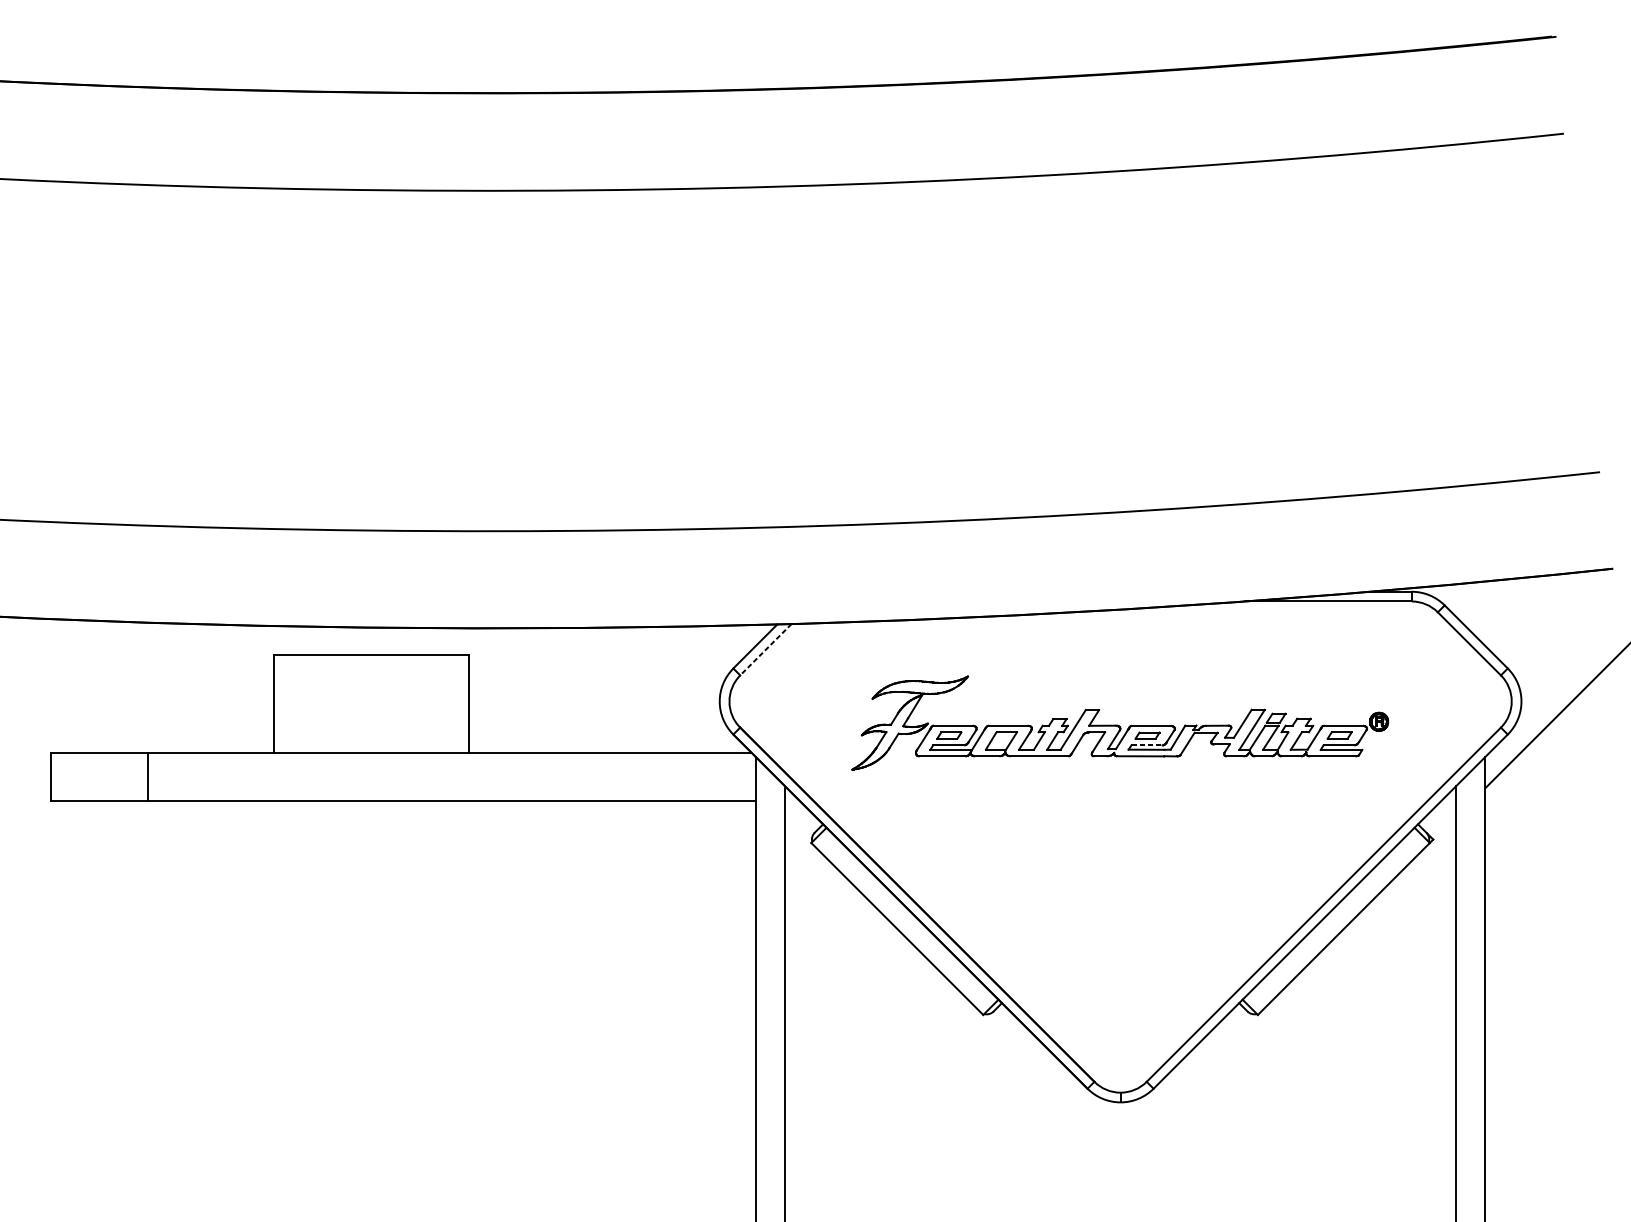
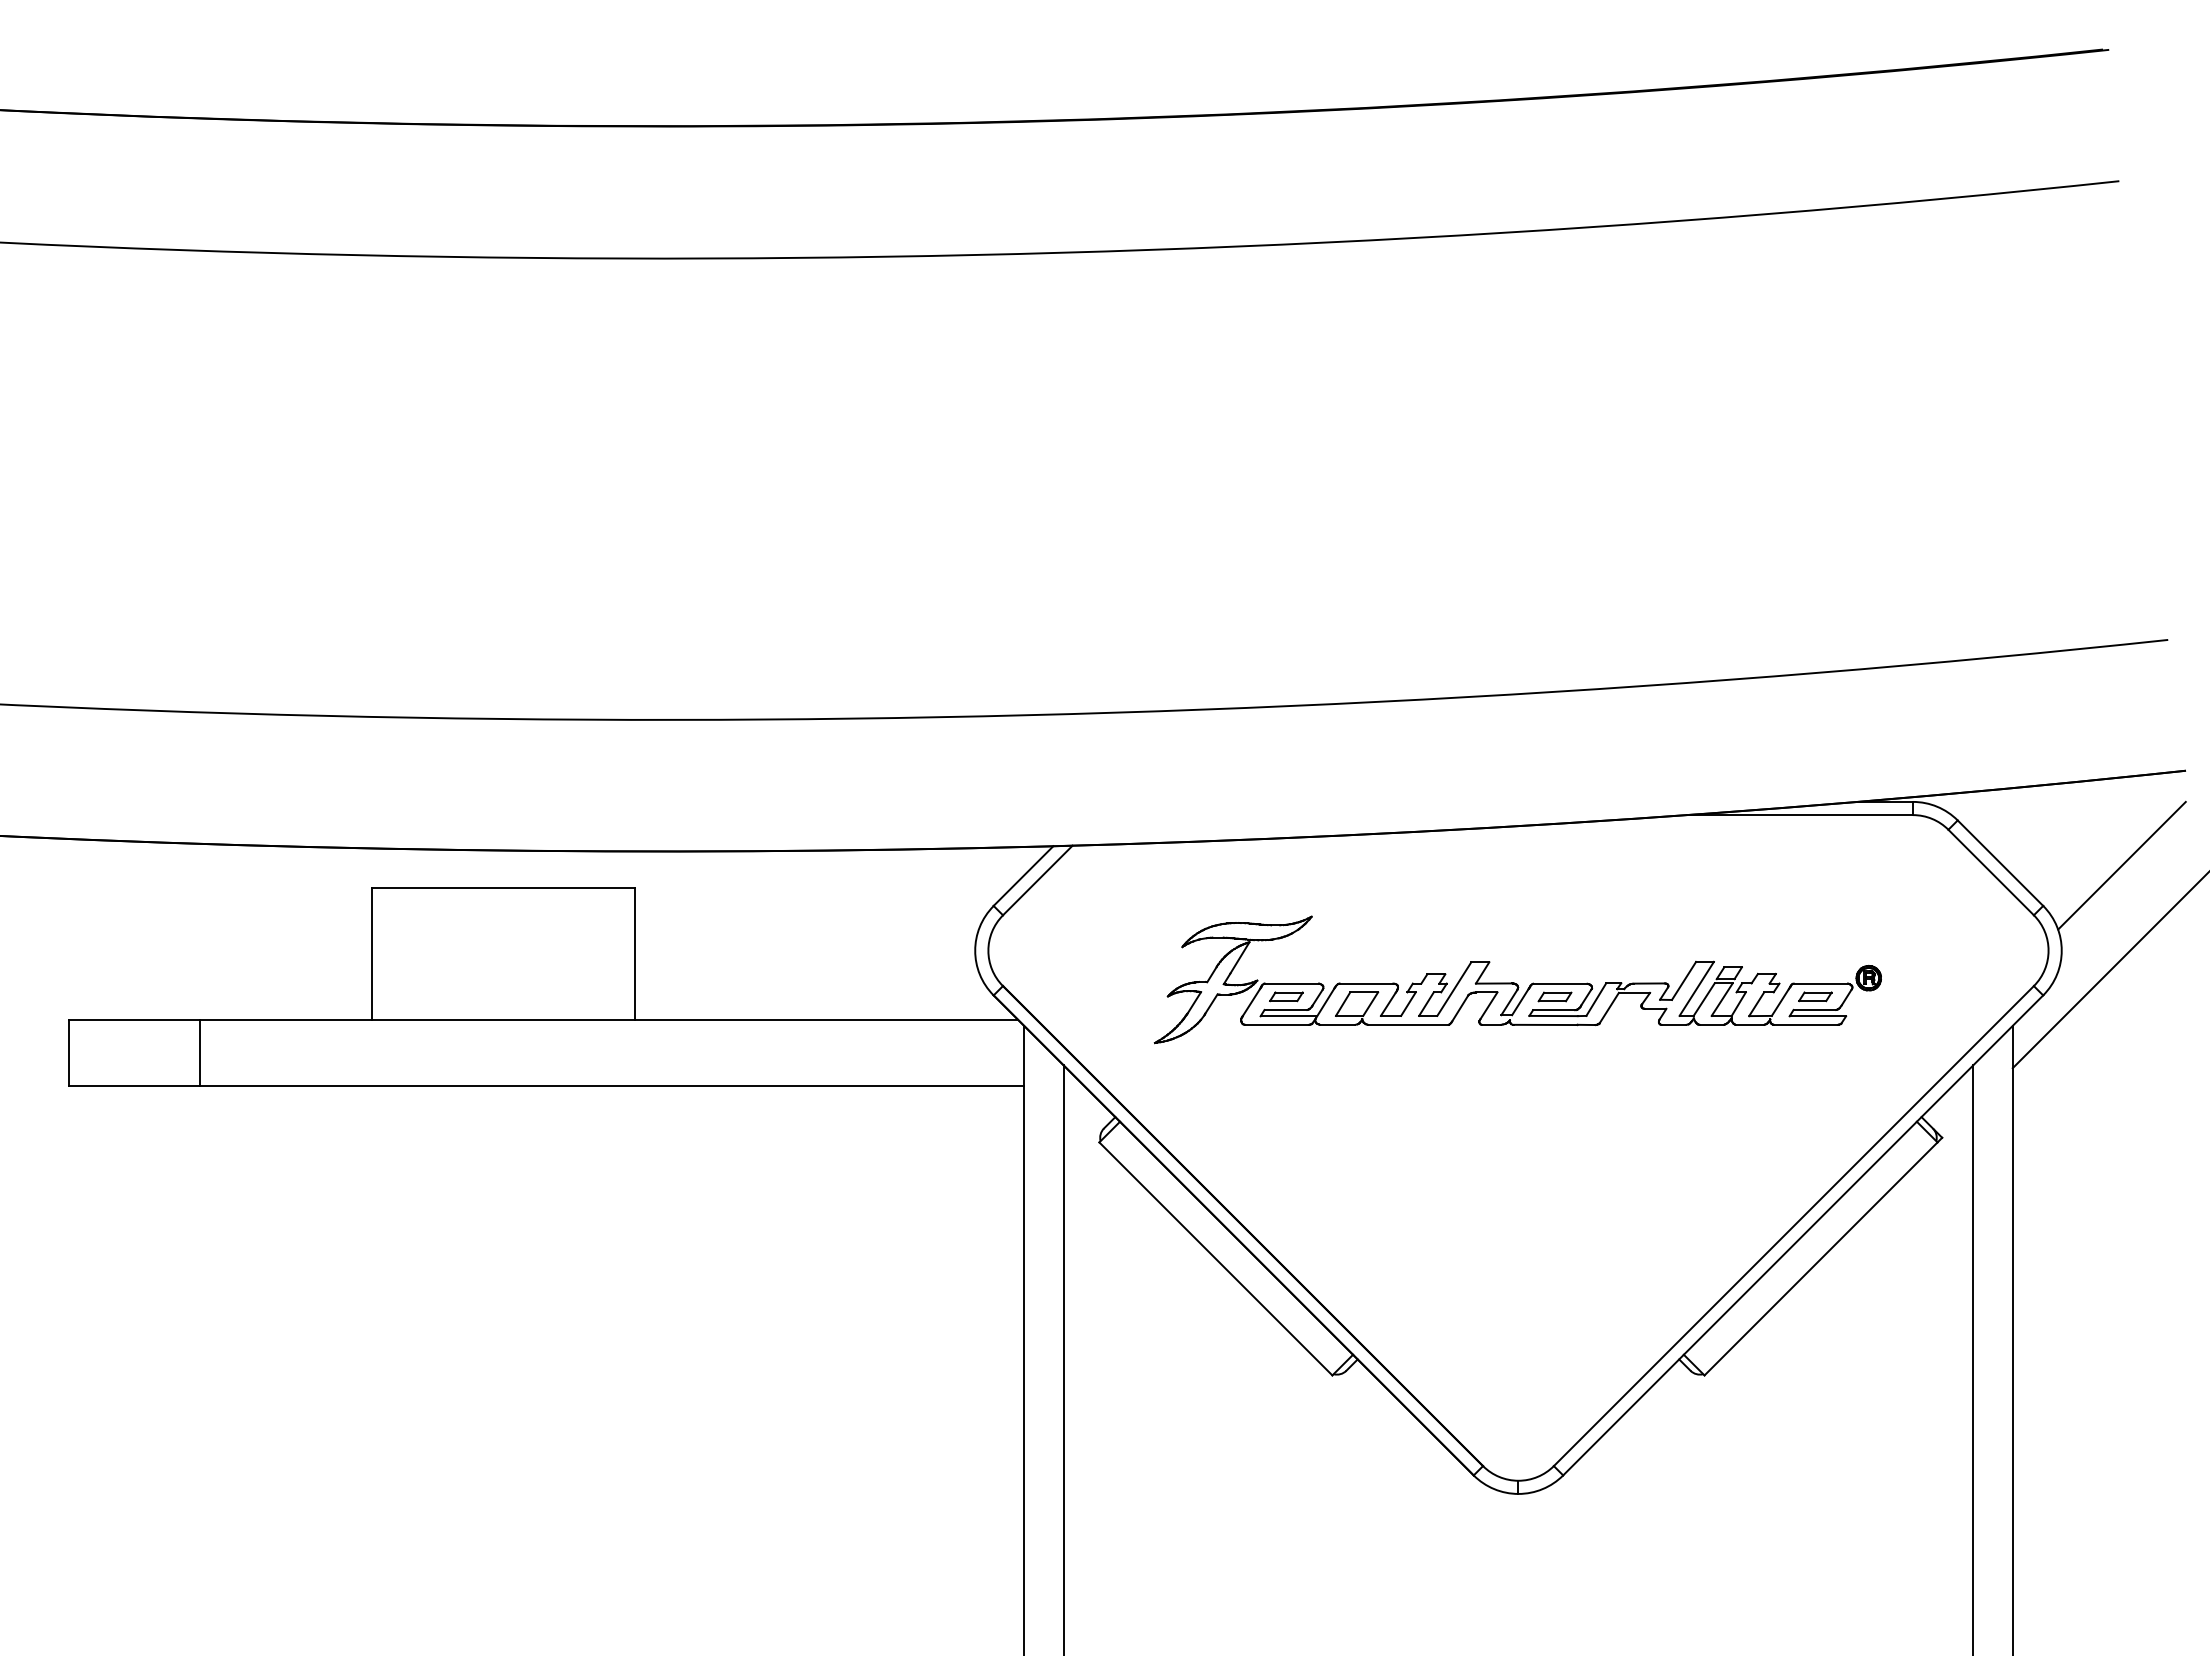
line: (1565, 638) -> (2121, 865), added
line: (765, 649) -> (1037, 880), dashed -> solid
line: (1147, 745) -> (1554, 1010), dashed -> solid

